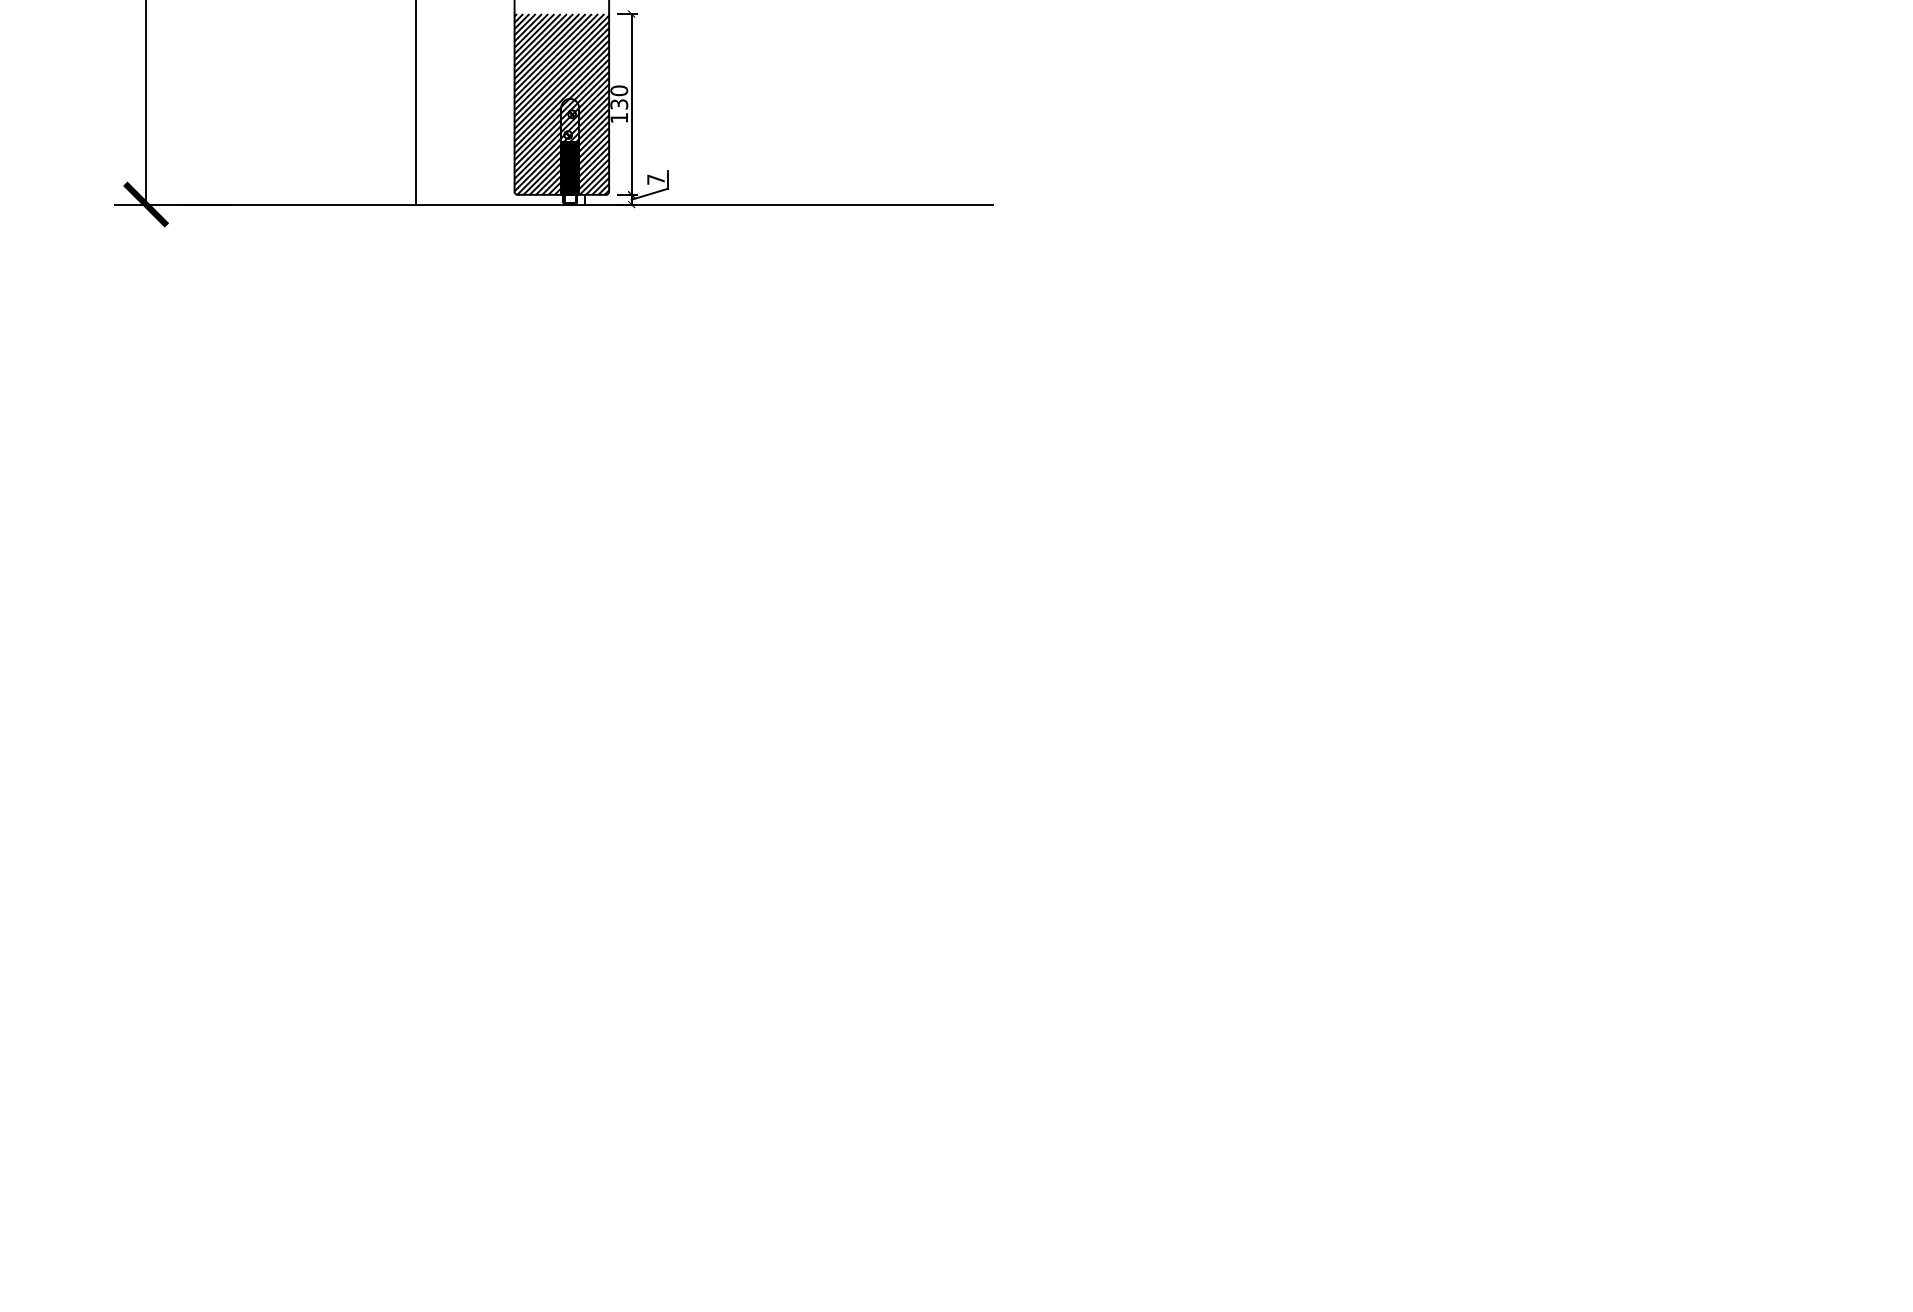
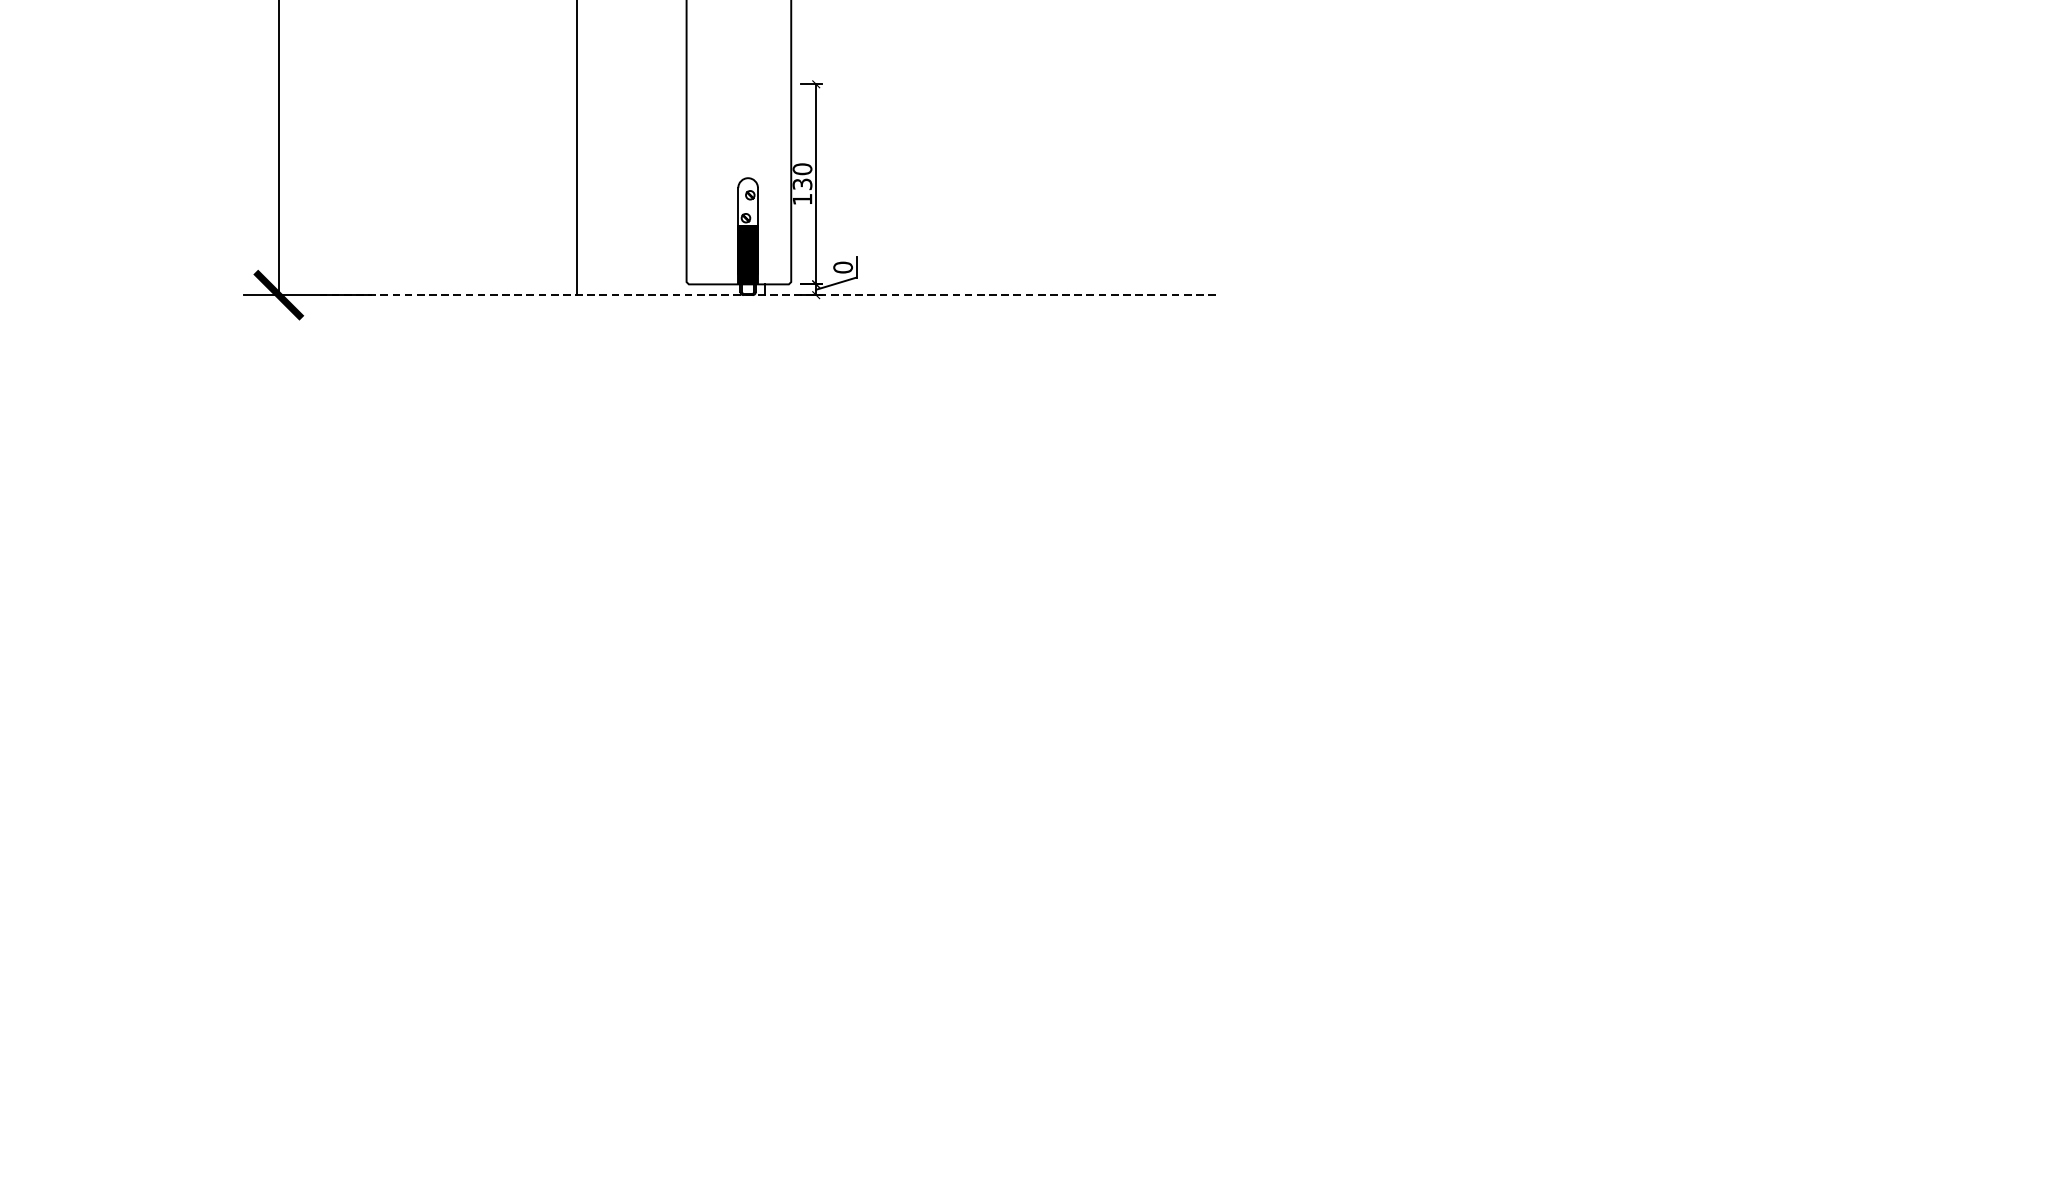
hatch: (561, 104) -> (738, 184), removed
text: (655, 179) -> (842, 267), 7 -> 0
line: (588, 204) -> (768, 295), solid -> dashed

